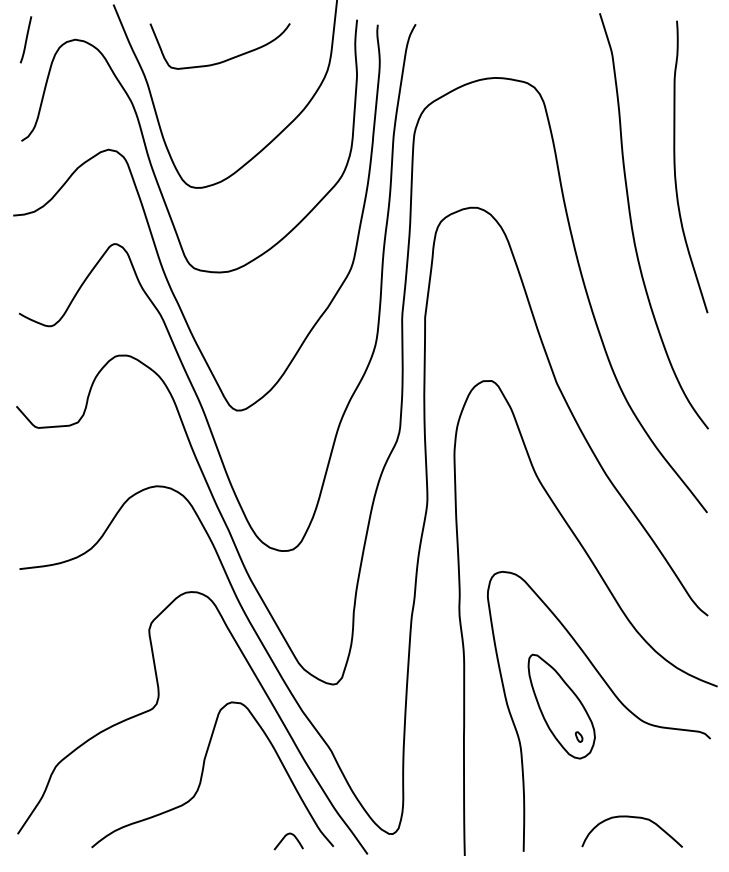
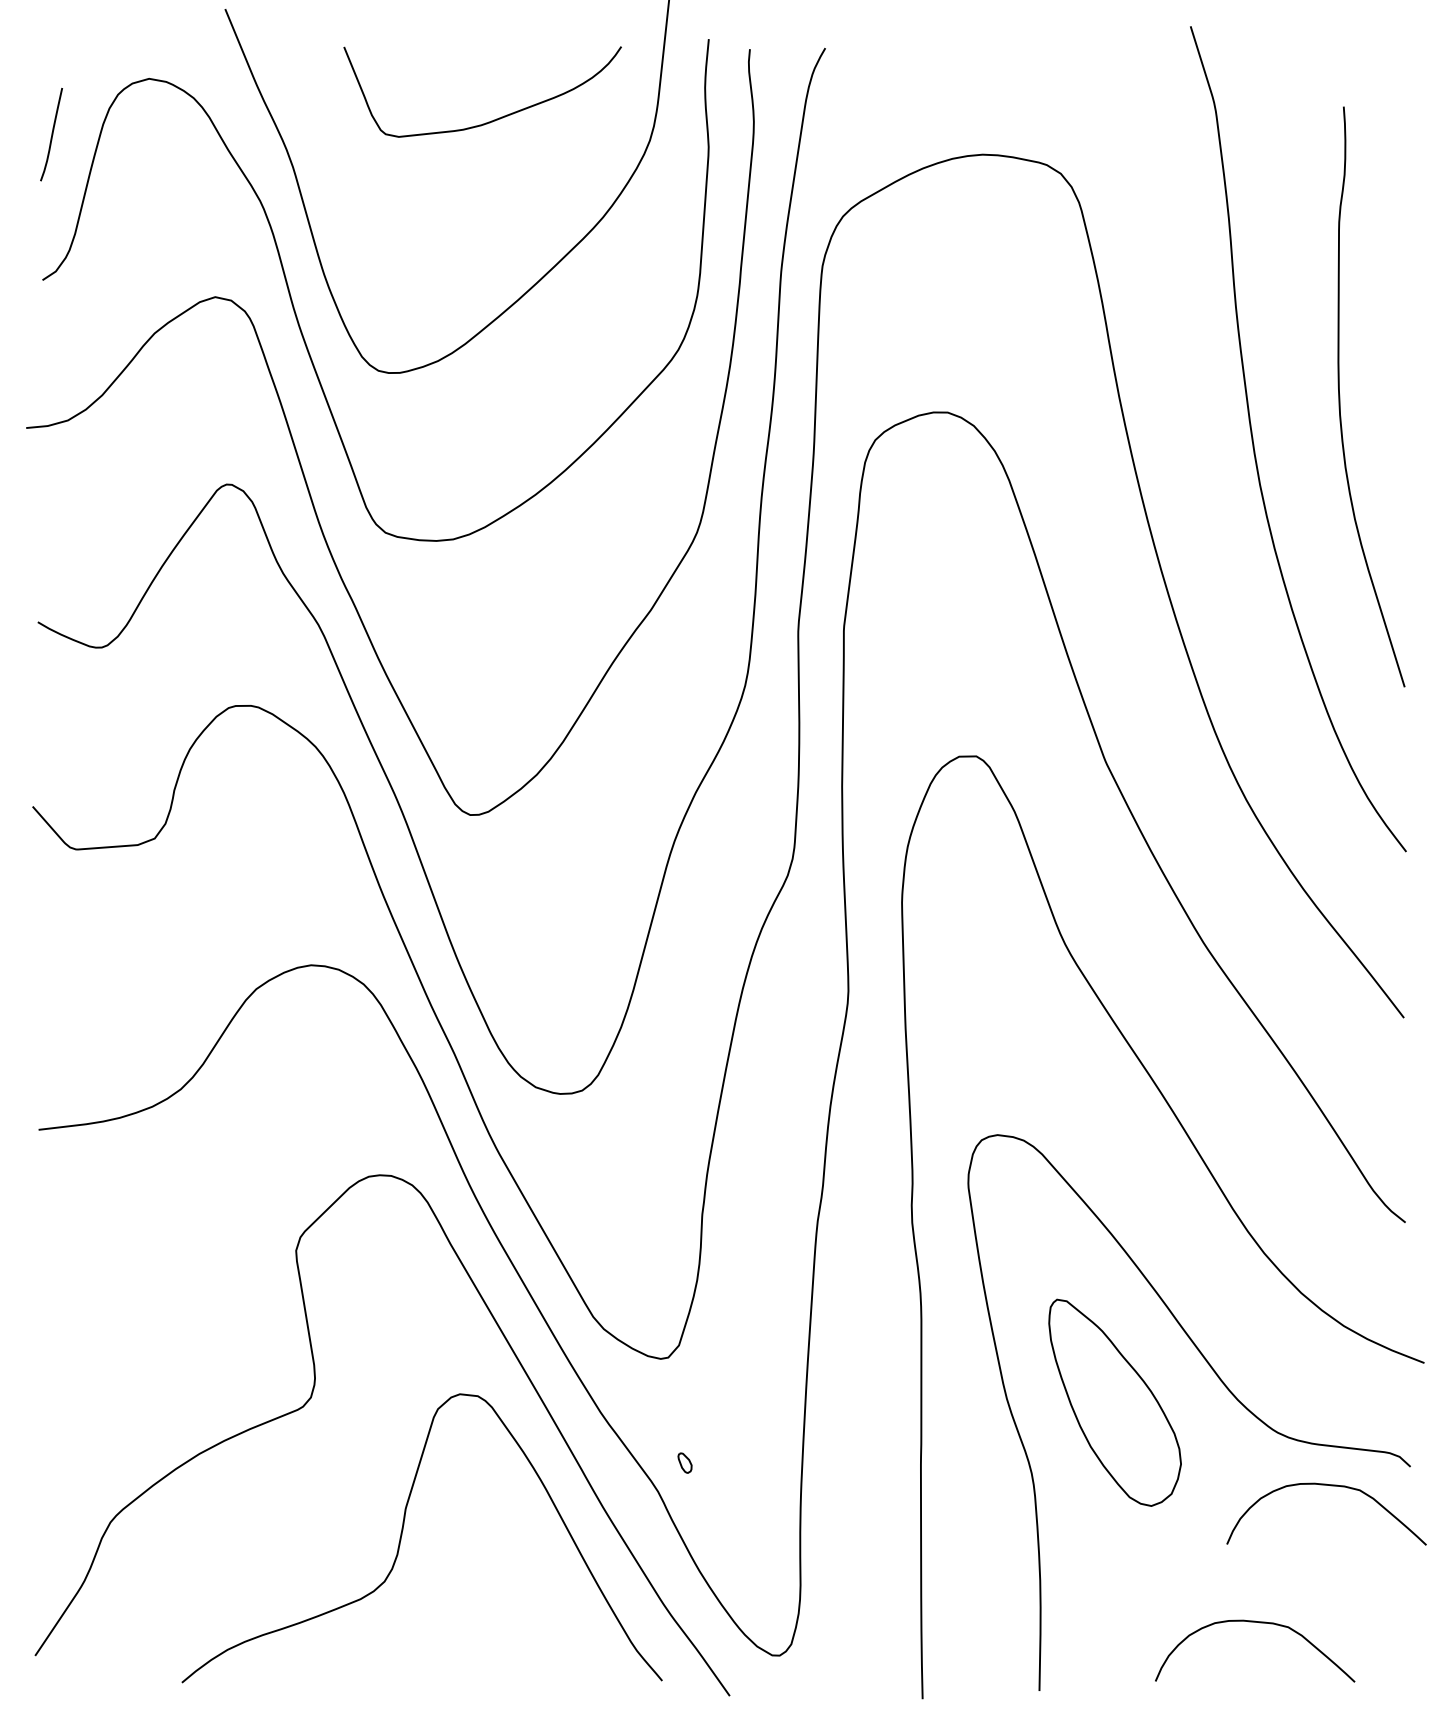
curve: (25, 39) -> (50, 133), moved
curve: (223, 60) -> (489, 120), moved
curve: (675, 166) -> (1340, 396), moved
part: (578, 736) -> (683, 1462), moved
curve: (670, 749) -> (1330, 1487), added
curve: (285, 837) -> (566, 1662), removed

